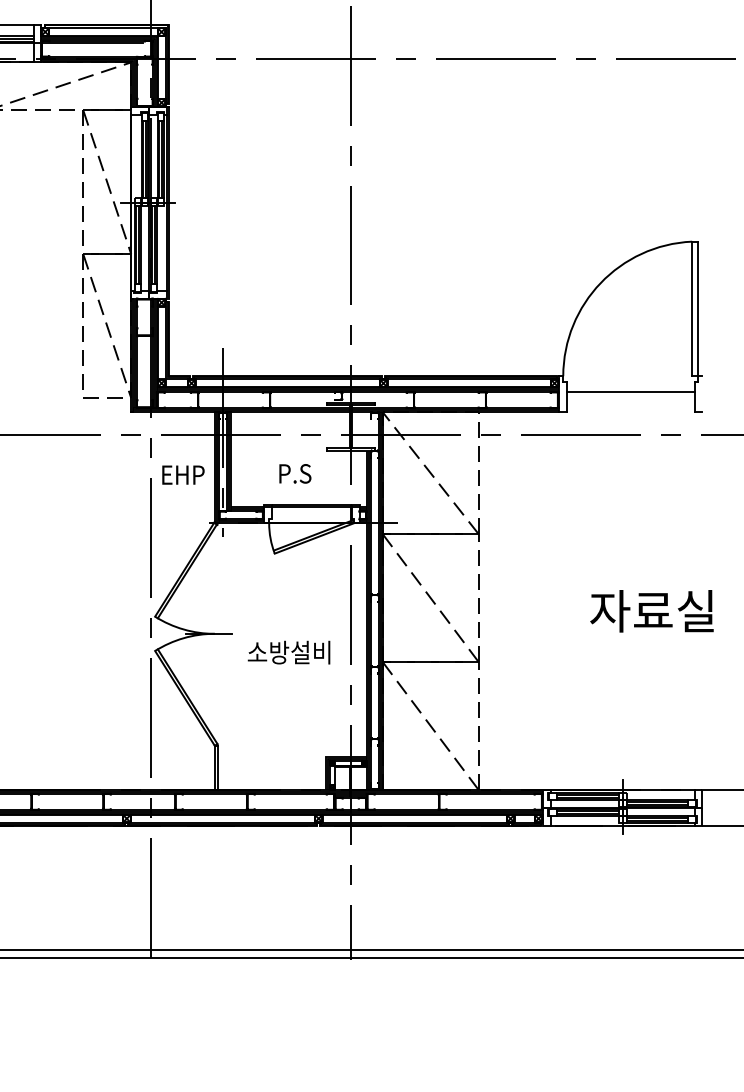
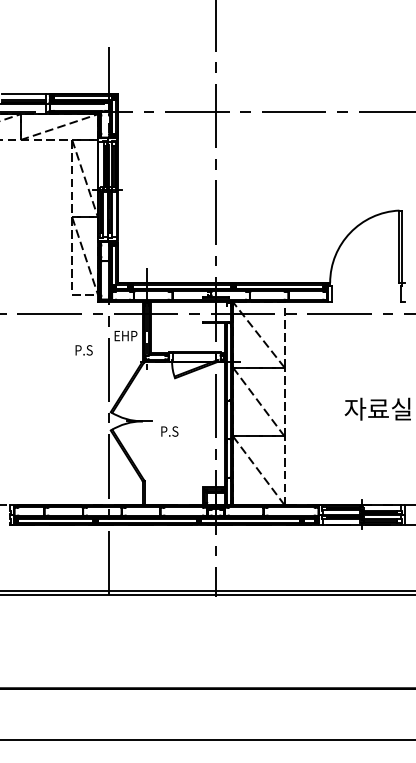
line: (629, 392) -> (365, 291), removed
text: (294, 474) -> (83, 350), moved
text: (288, 652) -> (182, 431), 소방설비 -> P.S

